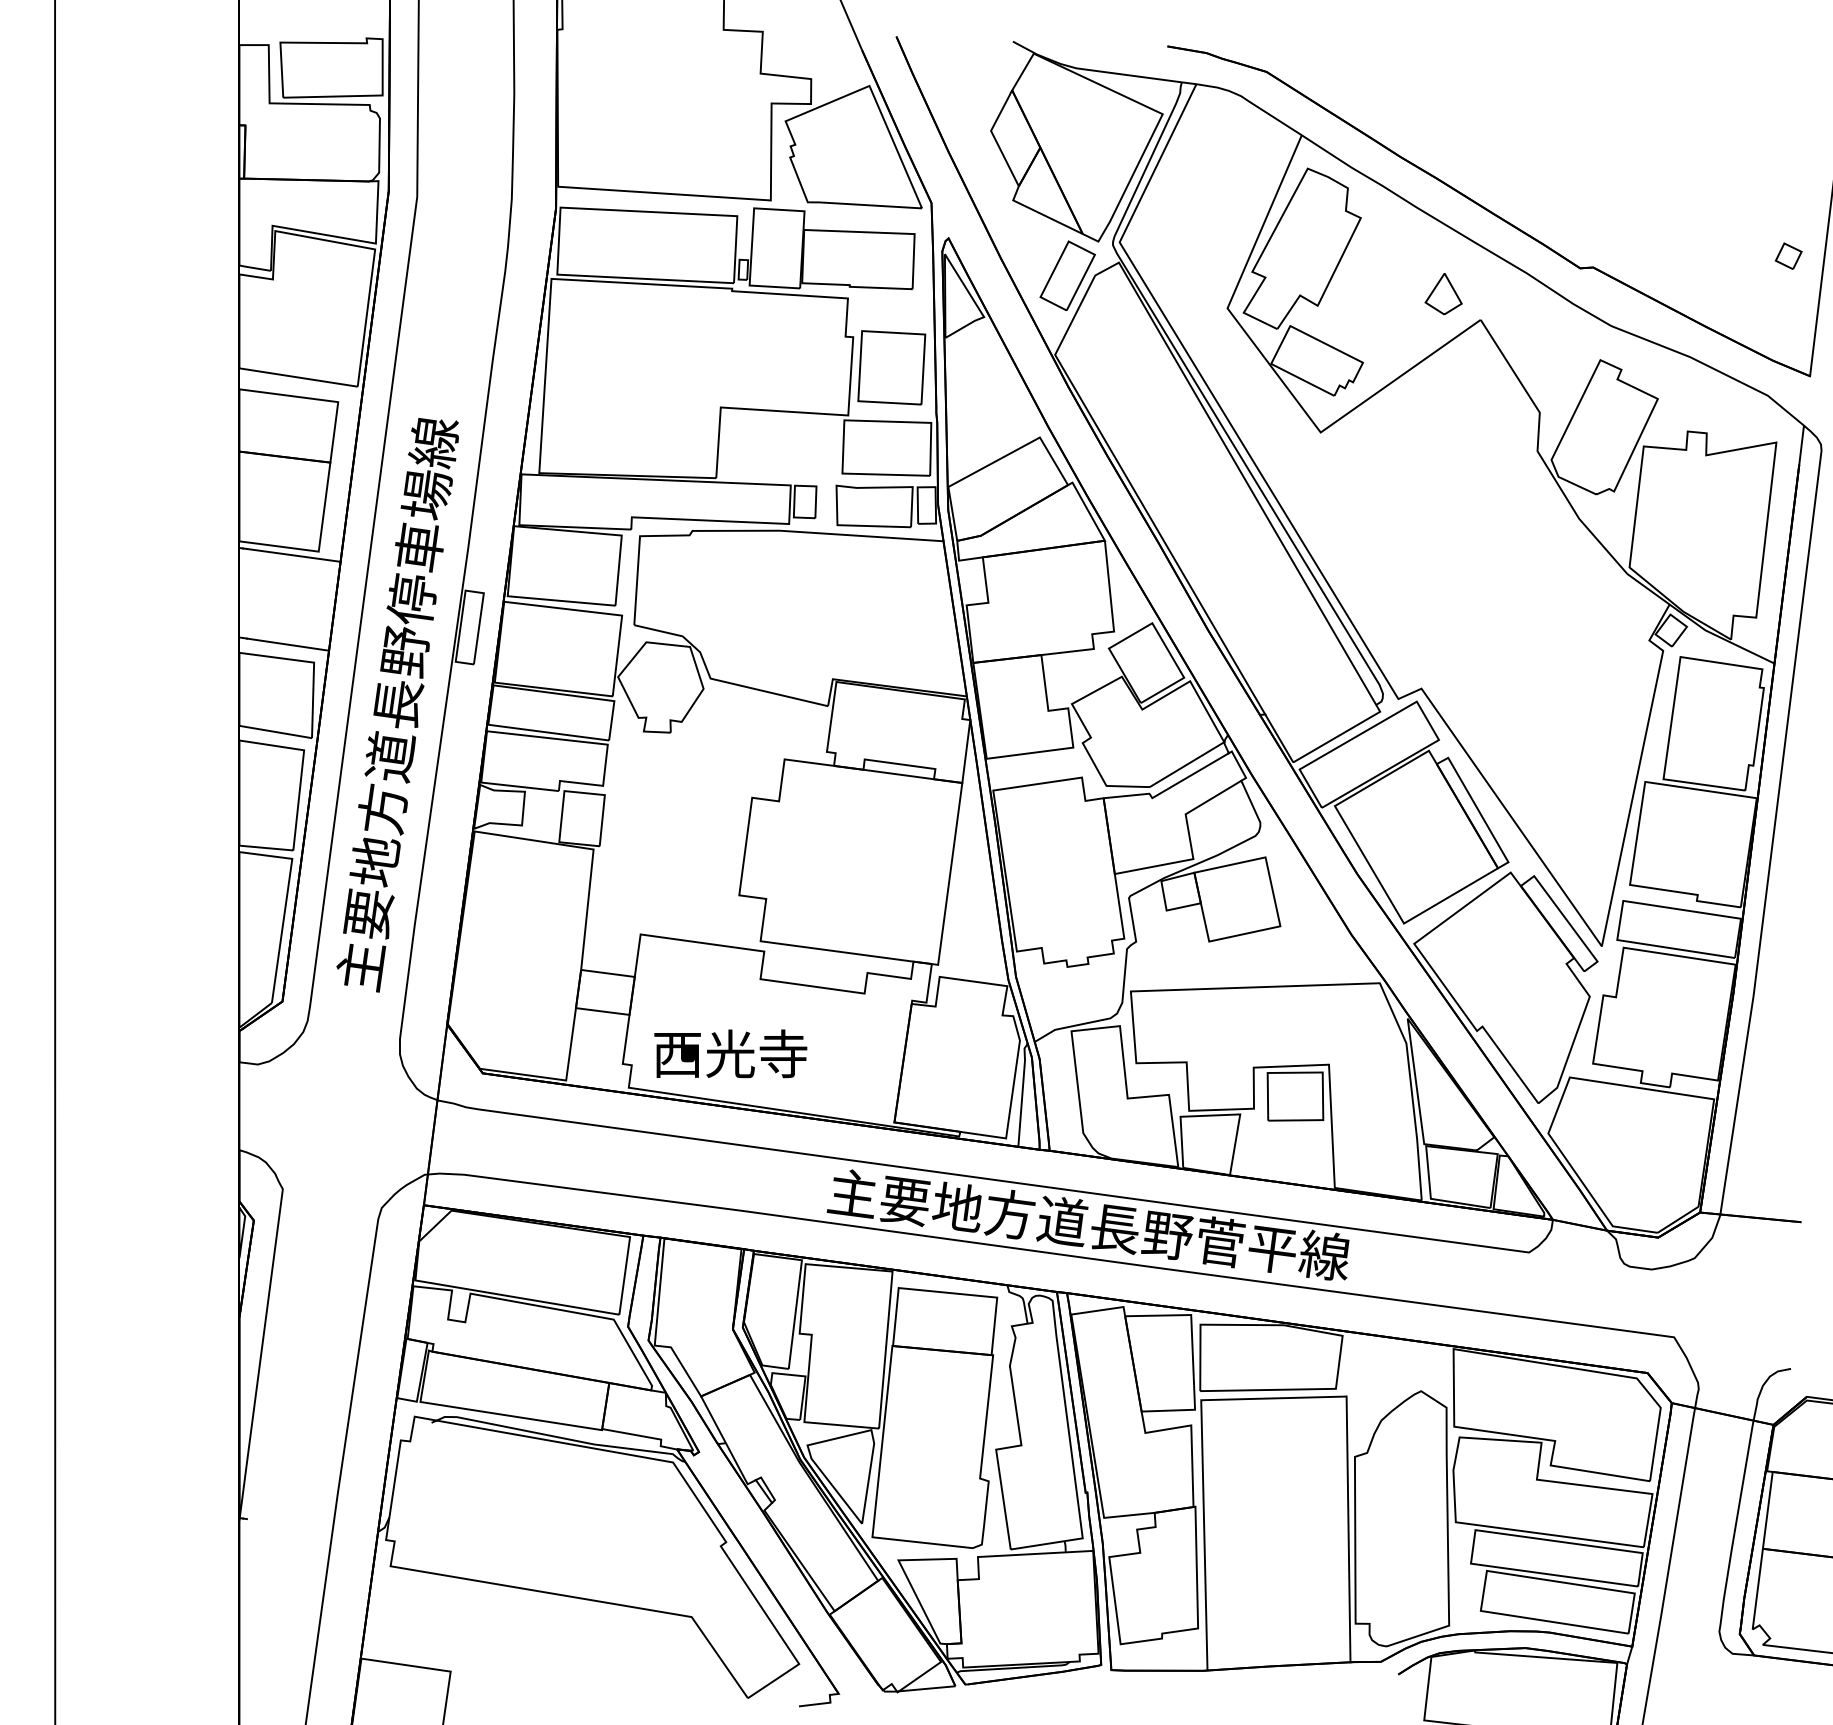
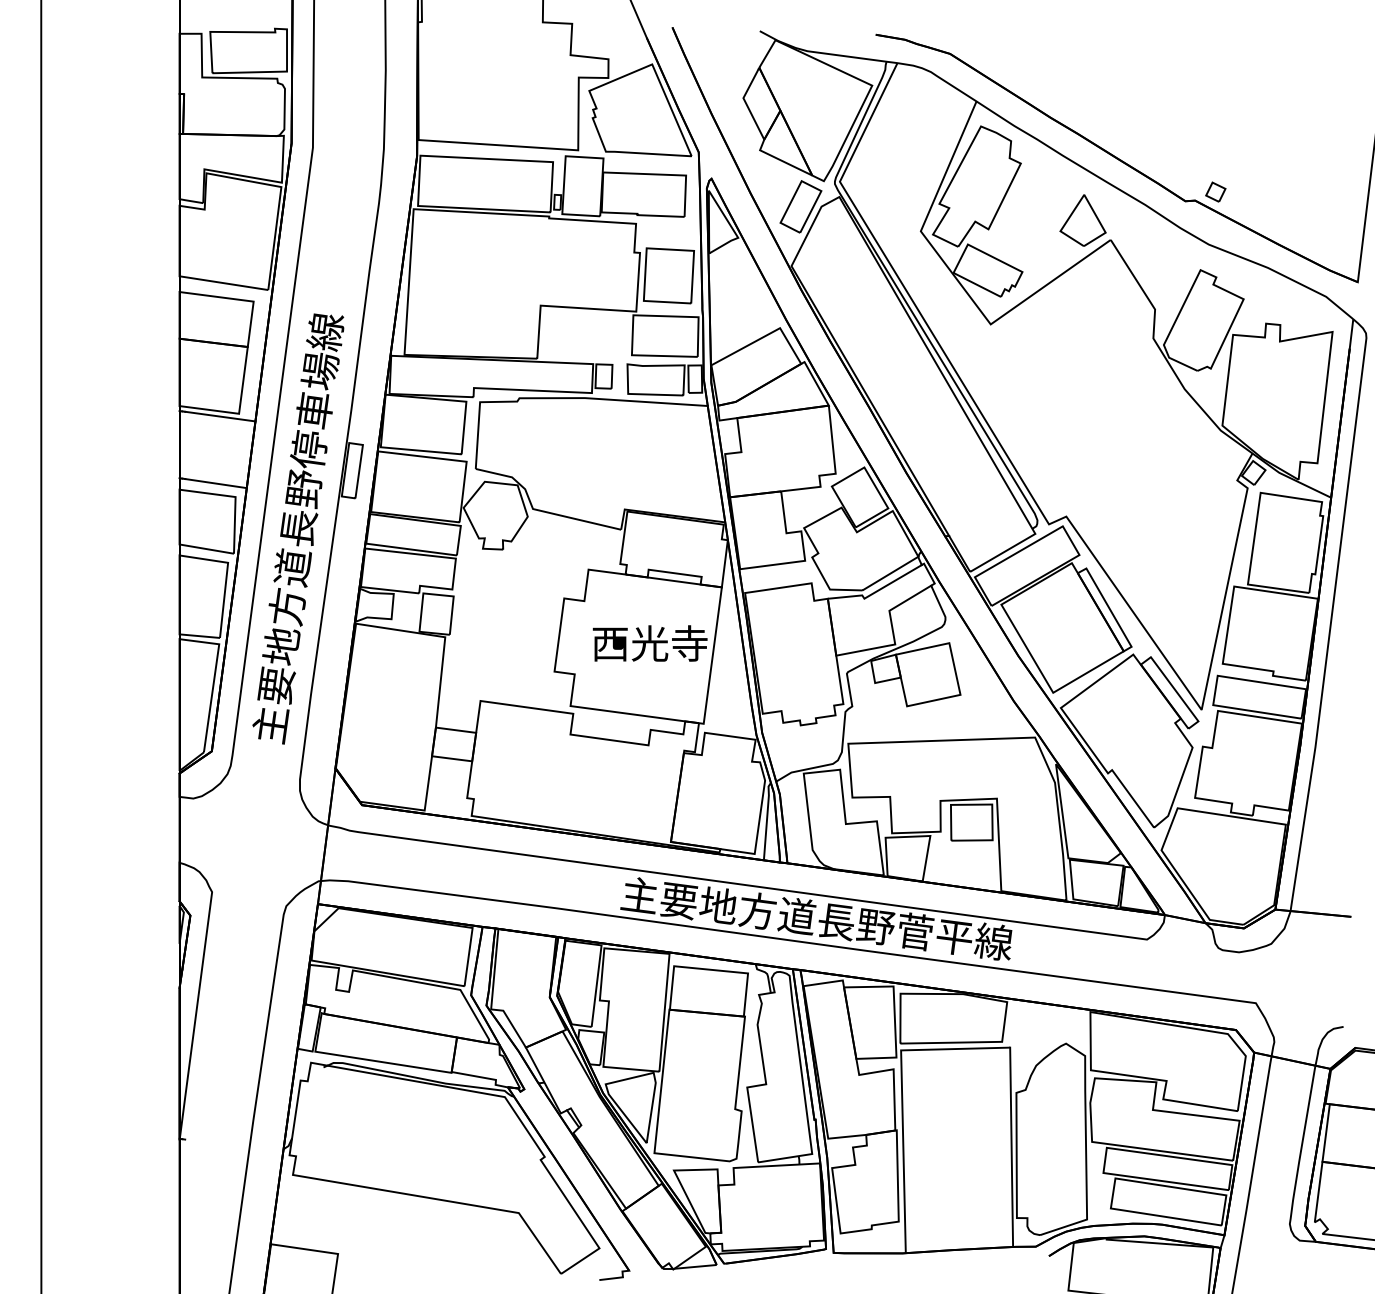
part: (1788, 255) -> (1215, 191), moved
part: (1443, 293) -> (1082, 220), size x1.67
text: (730, 1053) -> (649, 643), moved

